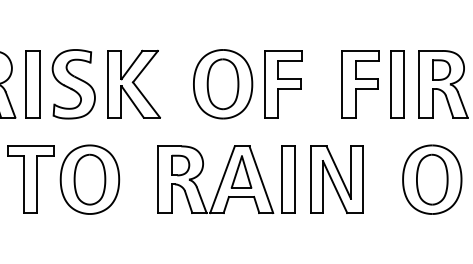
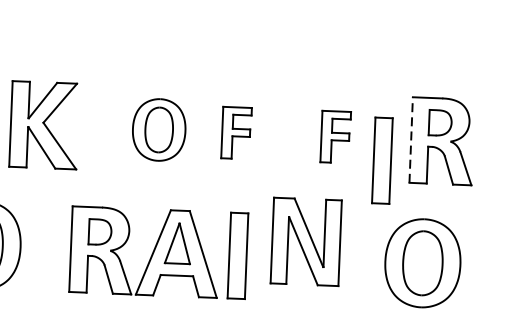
line: (419, 83) -> (411, 139), solid -> dashed
part: (223, 84) -> (159, 130), size x0.7
part: (283, 84) -> (236, 133), size x0.6
part: (360, 84) -> (335, 137), size x0.6
part: (397, 84) -> (382, 161), moved
part: (336, 179) -> (305, 241), moved

